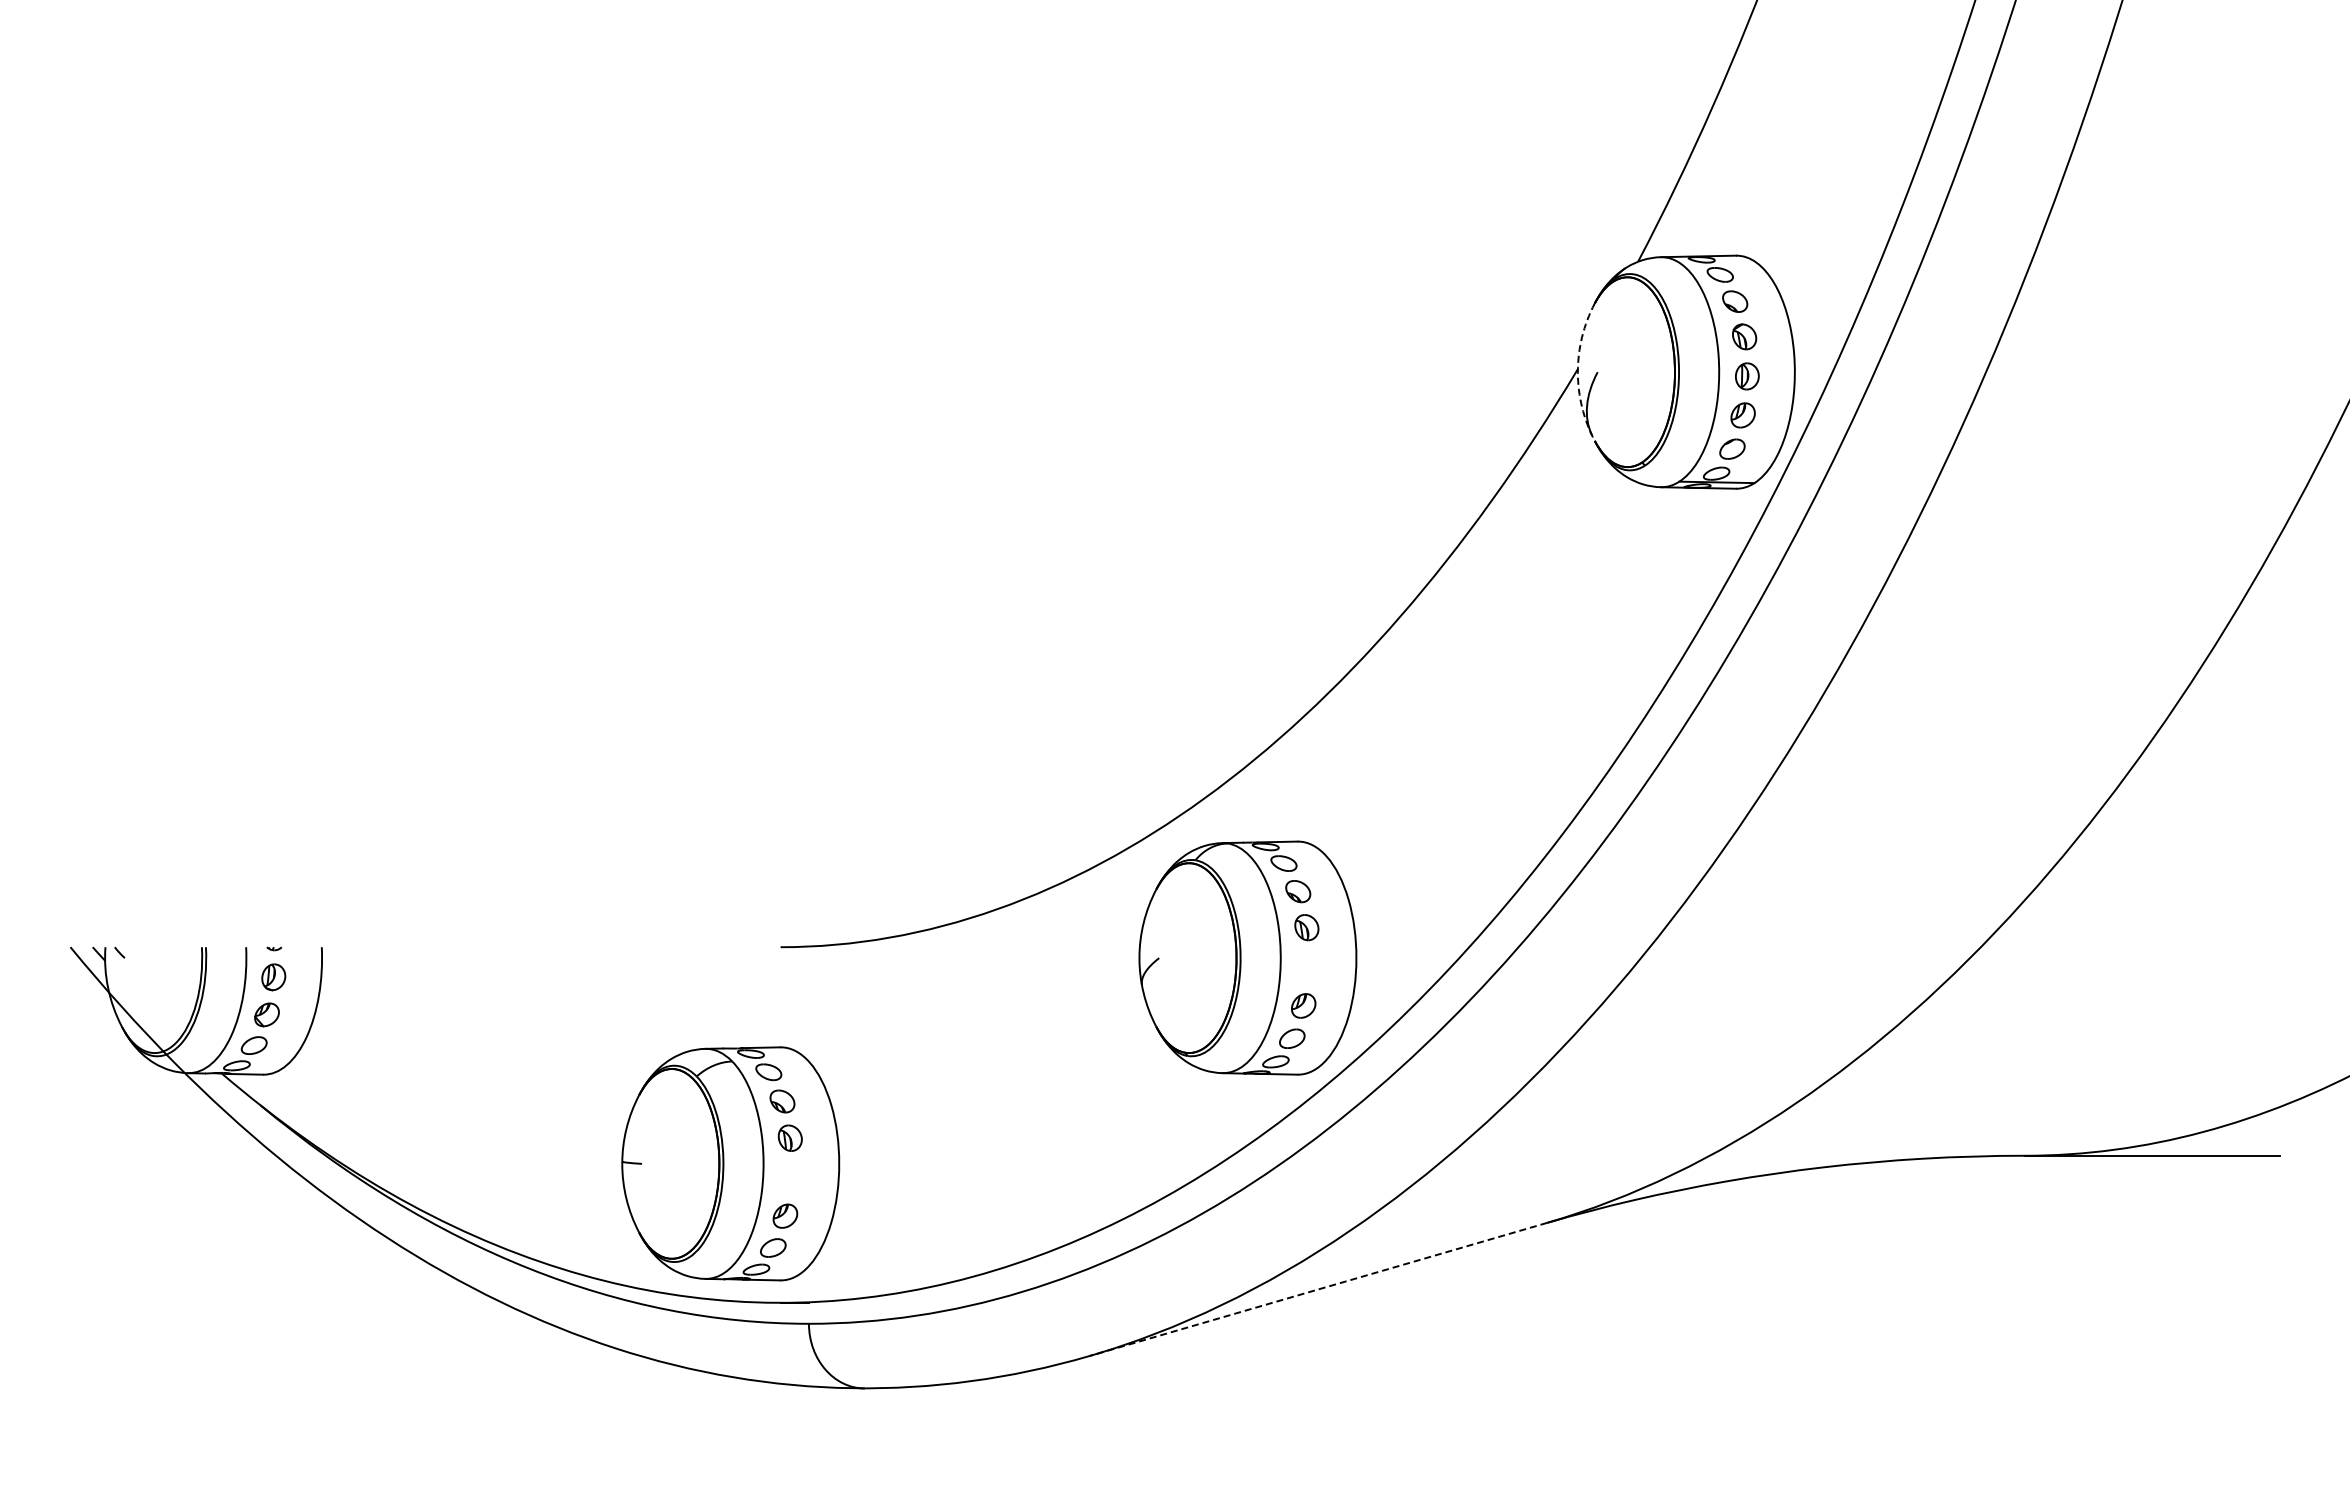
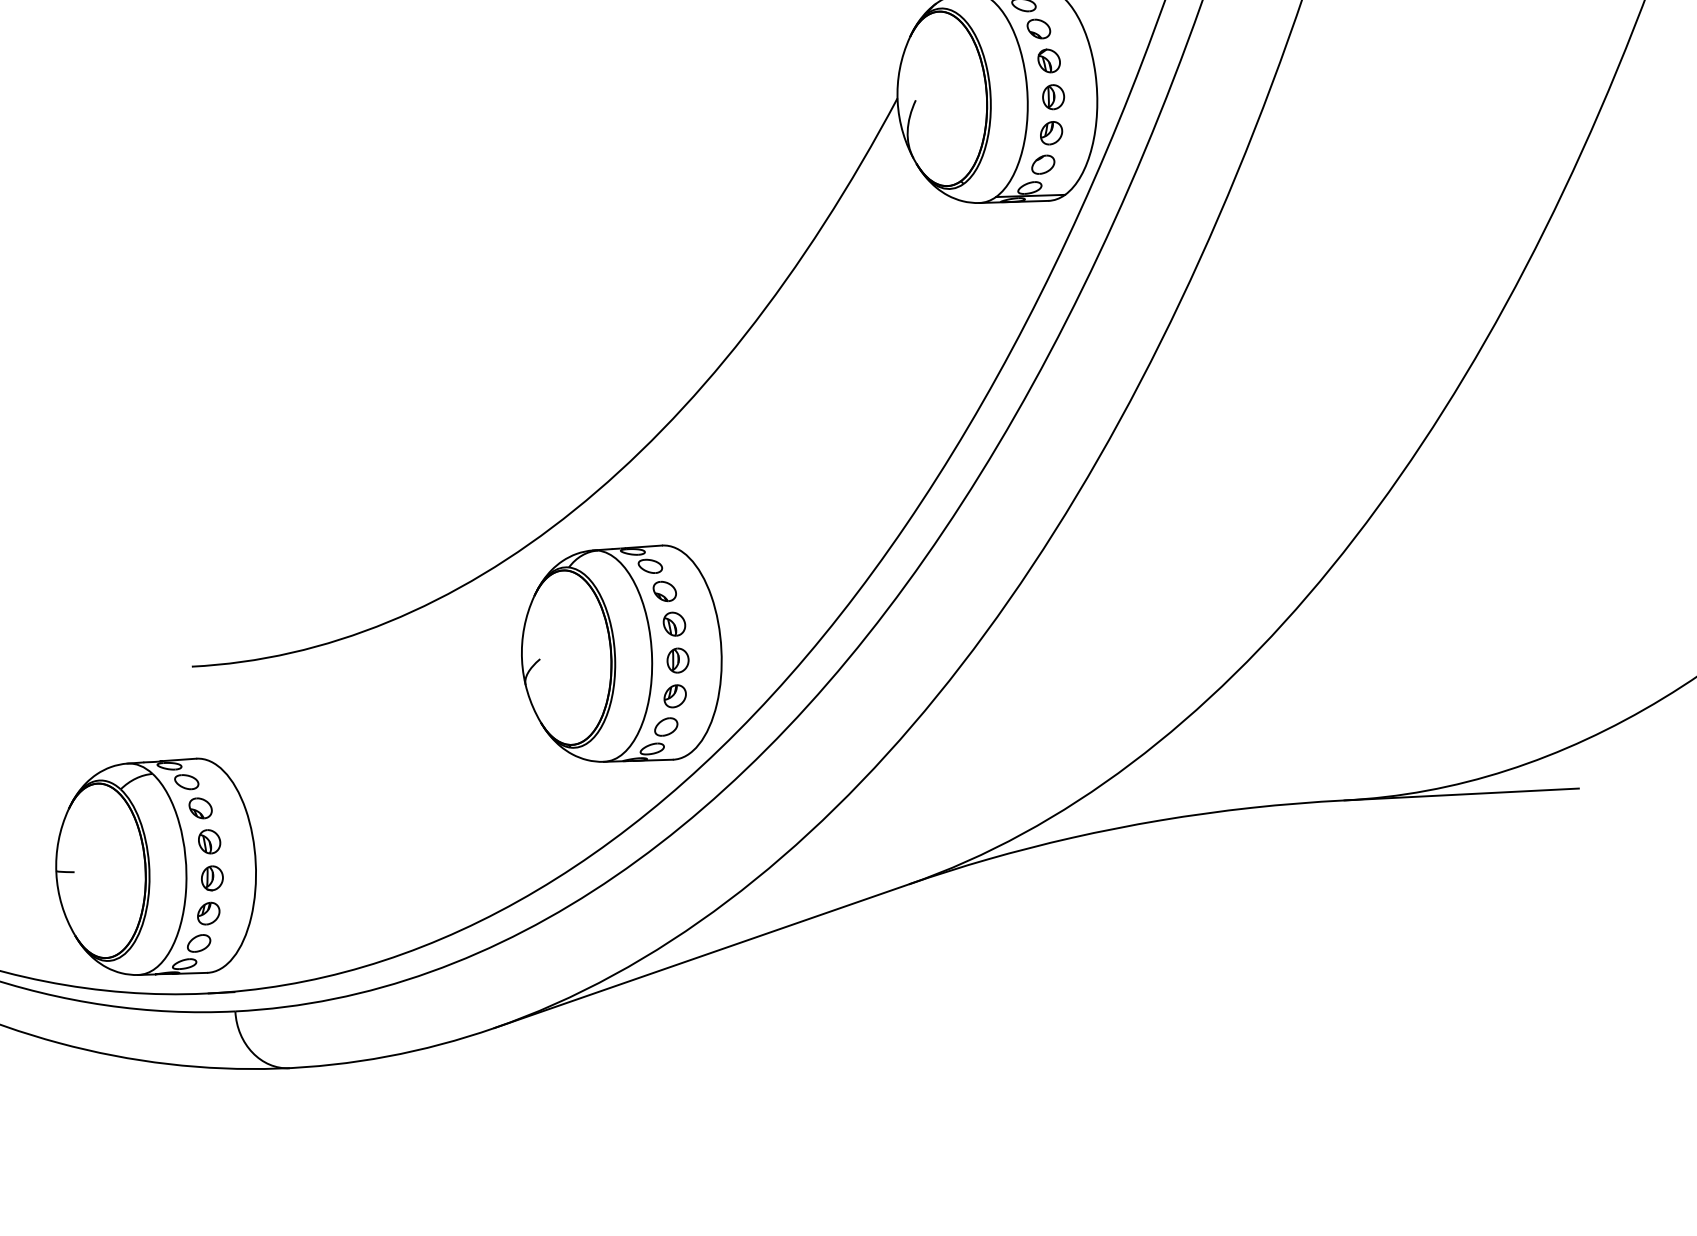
arc: (1577, 372) -> (897, 101), dashed -> solid
part: (1308, 967) -> (677, 660), added
part: (791, 1178) -> (212, 878), added
line: (1318, 1289) -> (702, 956), dashed -> solid

